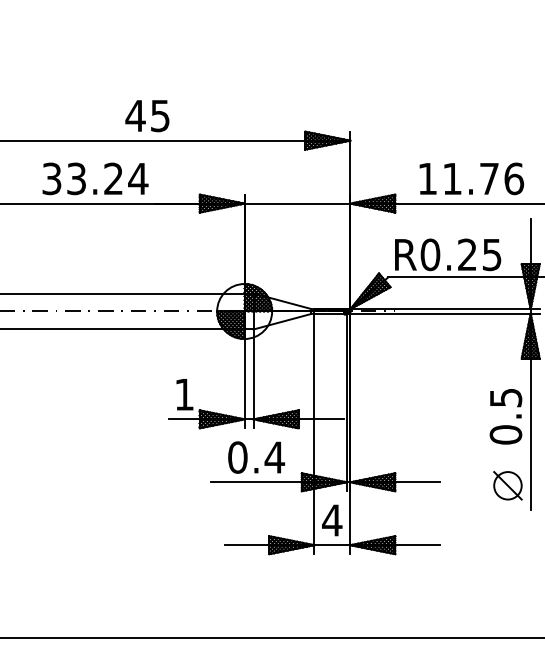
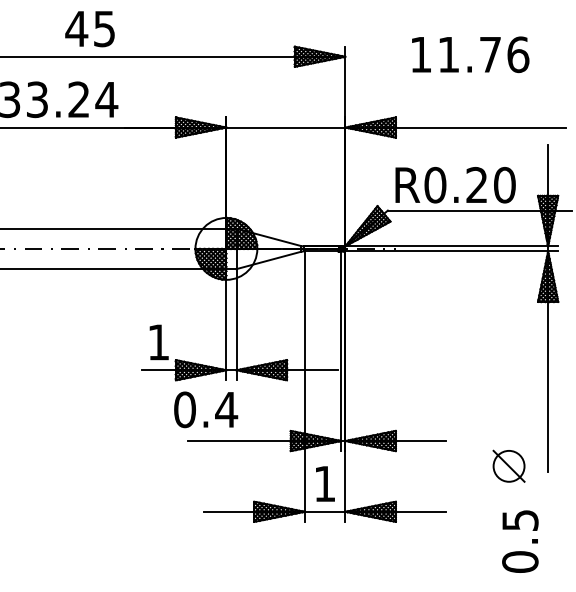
text: (147, 116) -> (90, 29), moved
text: (471, 178) -> (470, 54), moved
text: (491, 254) -> (504, 184), R0.25 -> R0.20
text: (505, 416) -> (519, 541), moved
text: (256, 457) -> (205, 409), moved
part: (507, 485) -> (508, 466), moved
text: (332, 520) -> (325, 483), 4 -> 1

